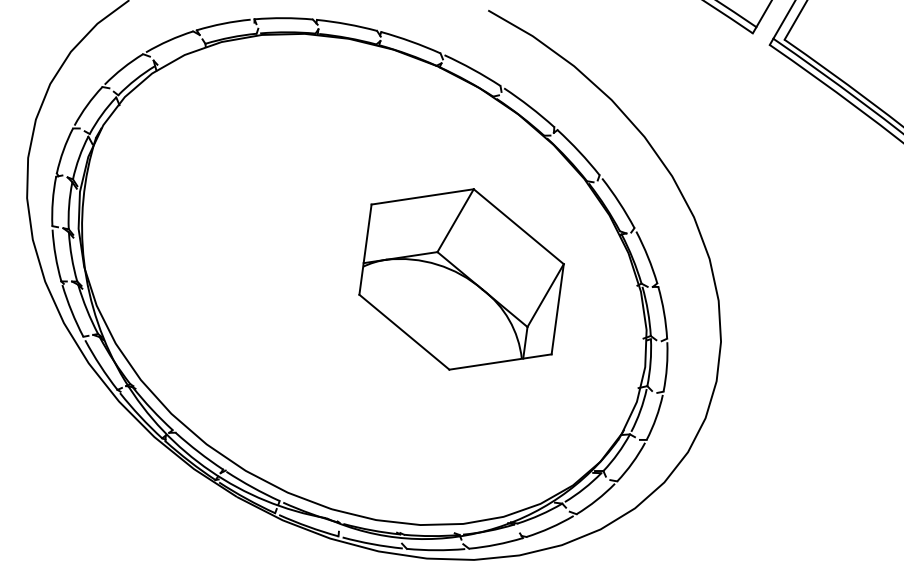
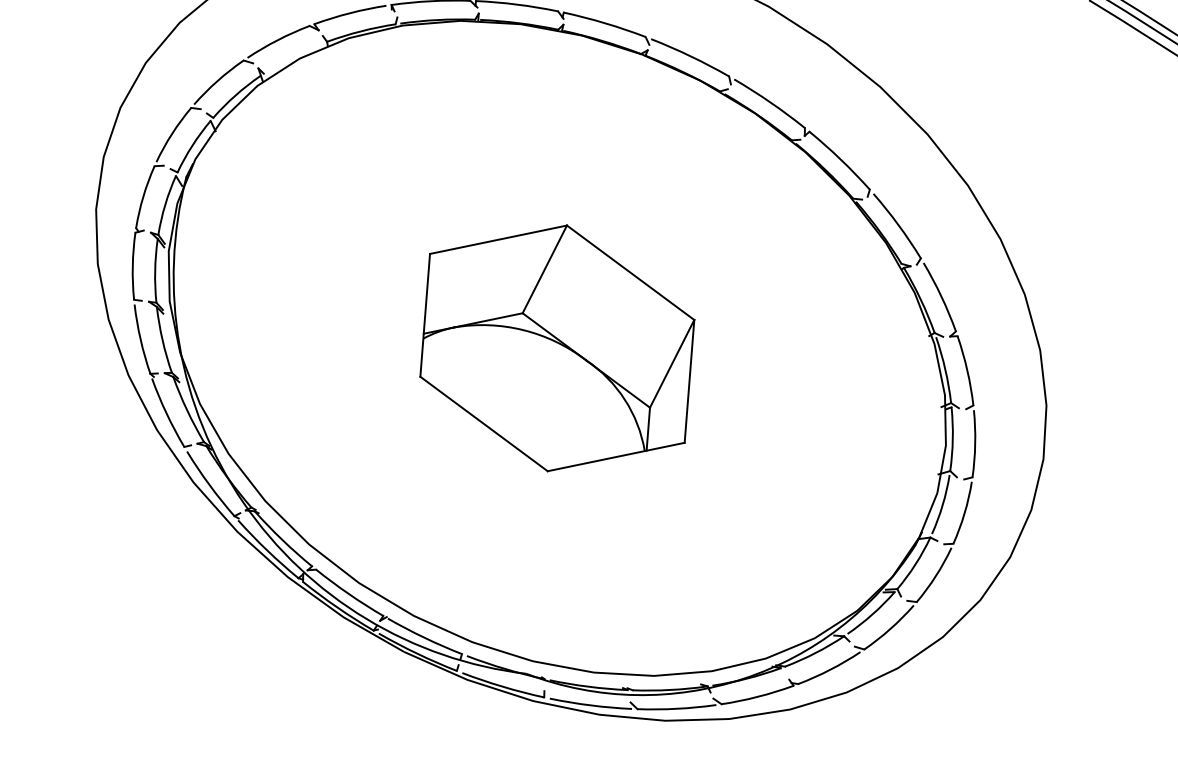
part: (461, 279) -> (557, 348), moved

